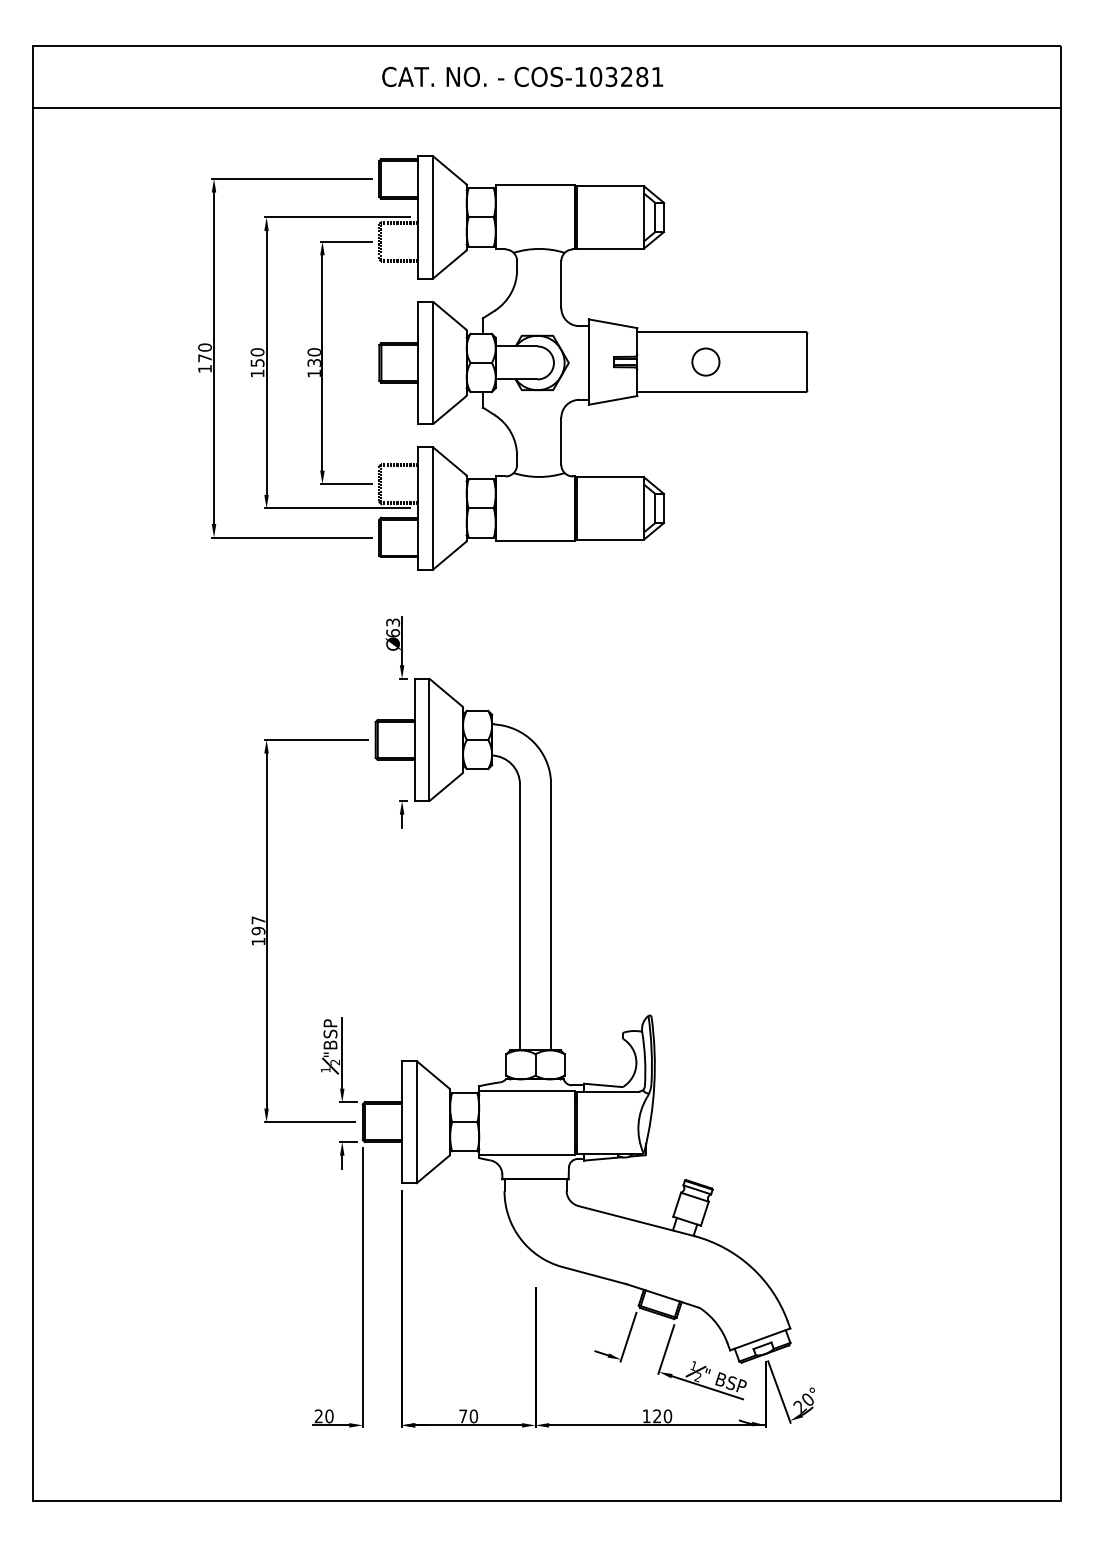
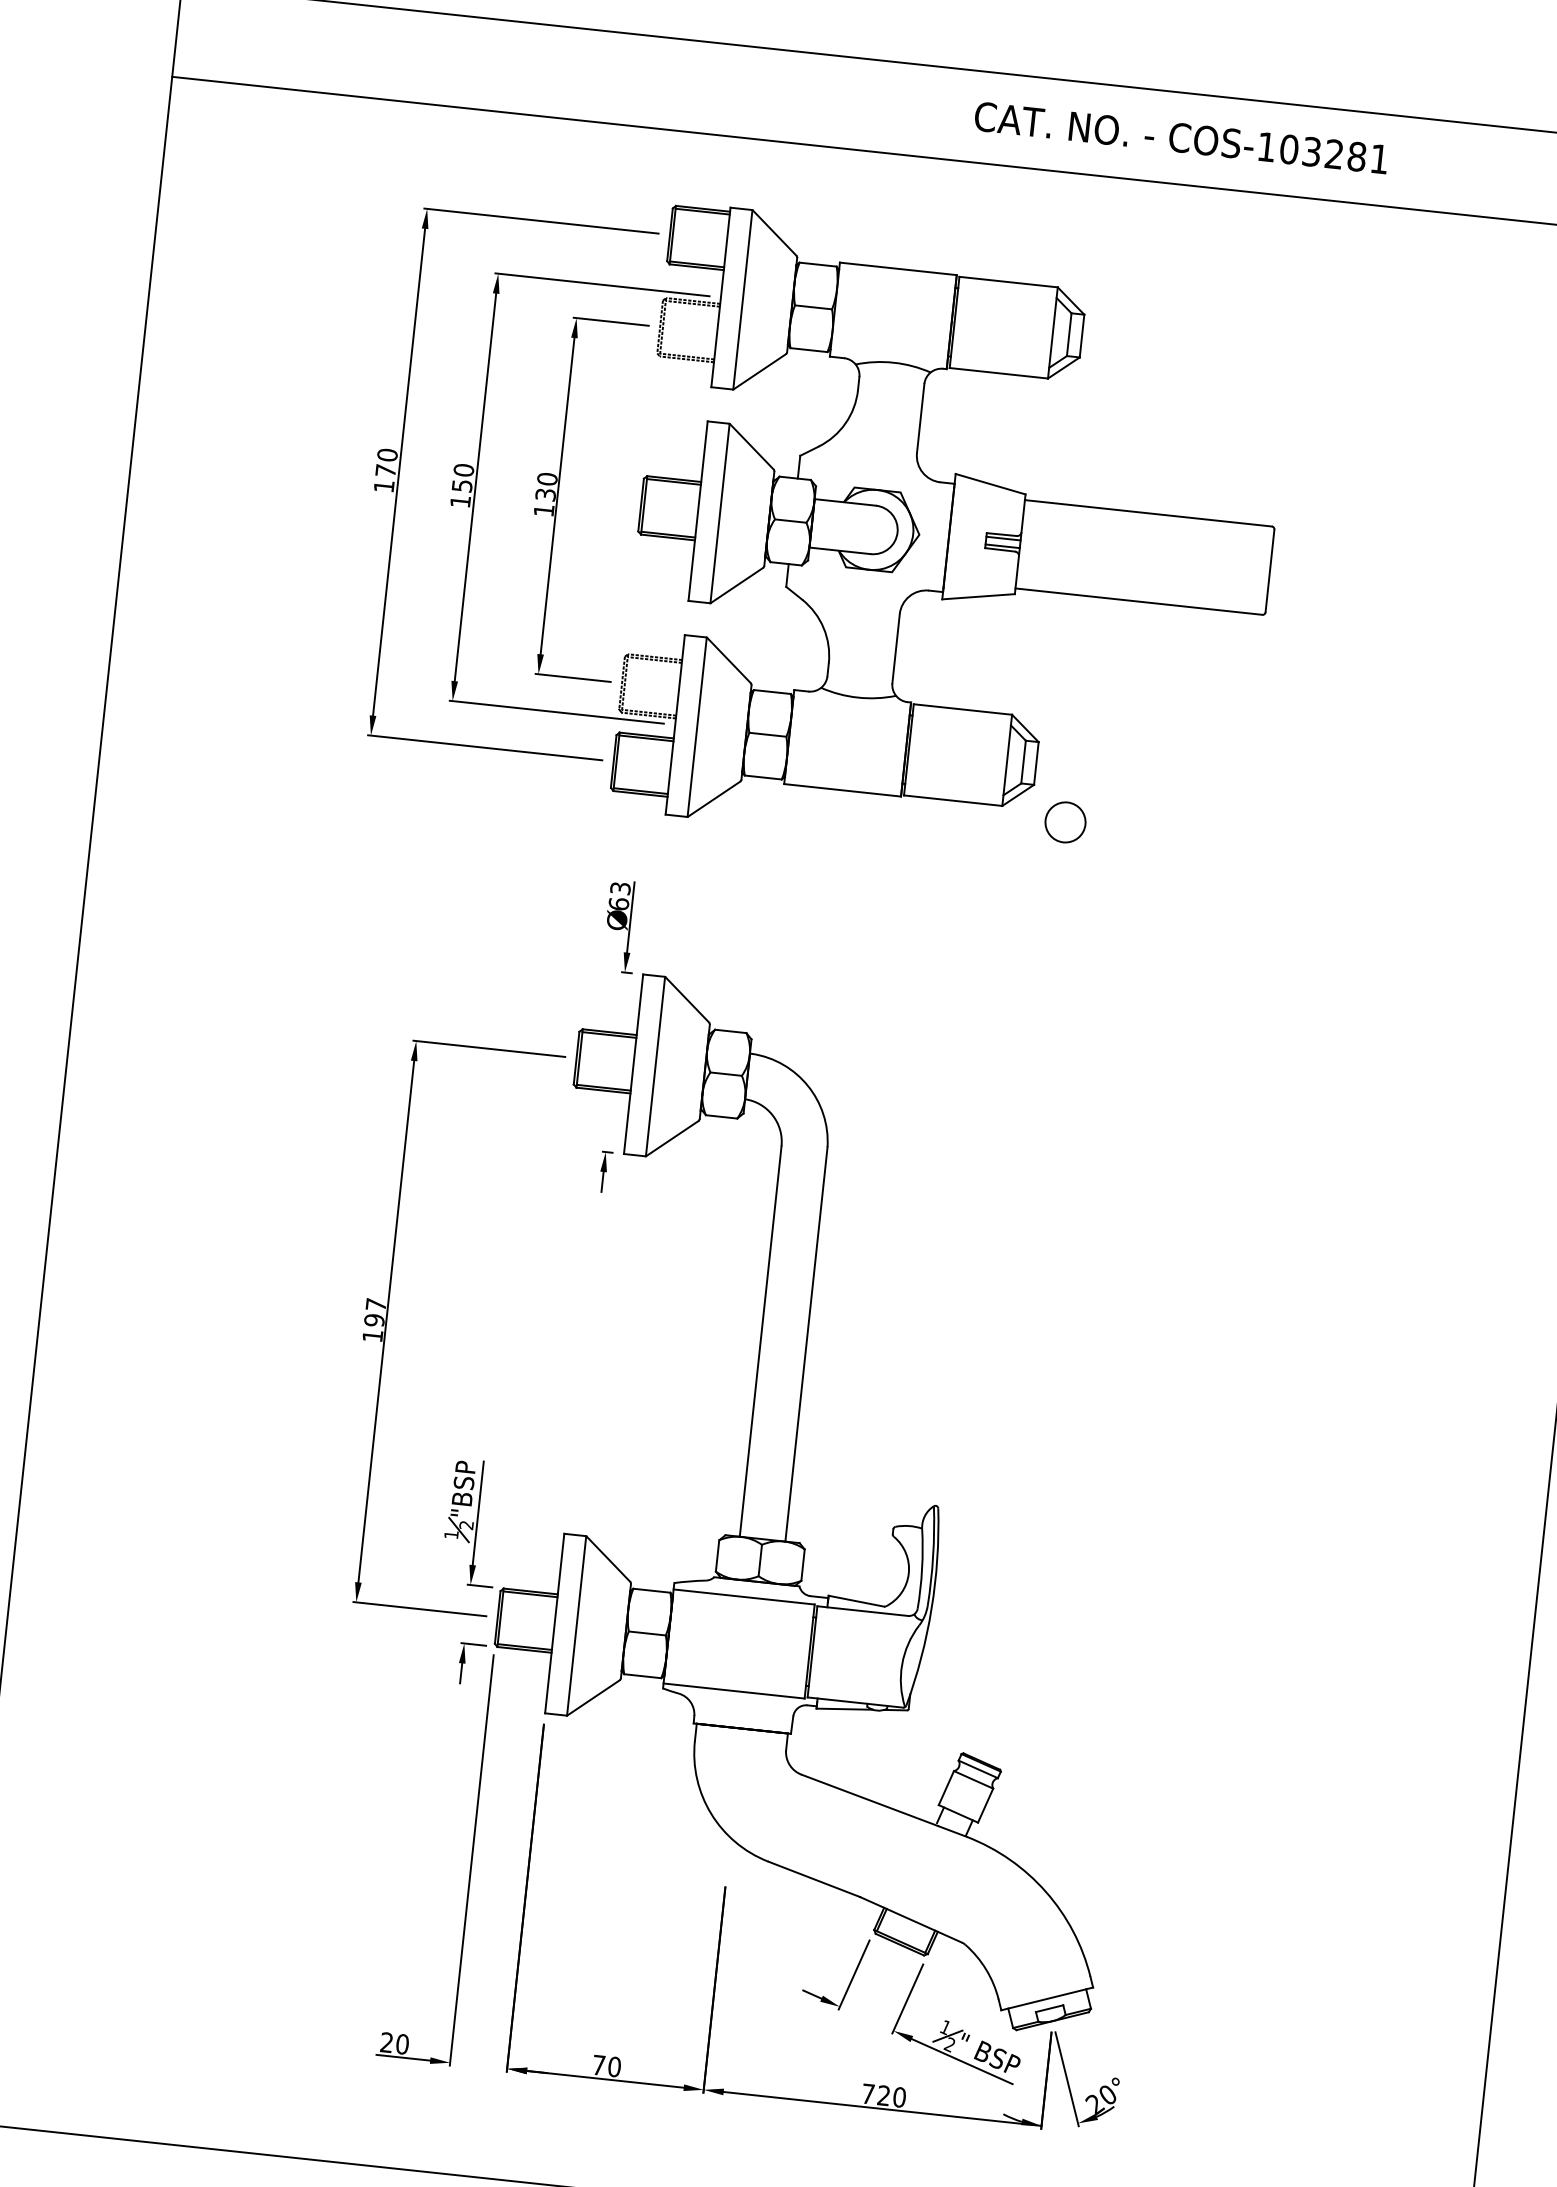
text: (522, 76) -> (1181, 137), moved
circle: (705, 361) -> (1065, 821), moved
text: (646, 1416) -> (868, 2094), 120 -> 720

